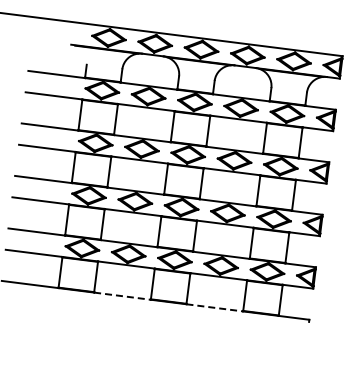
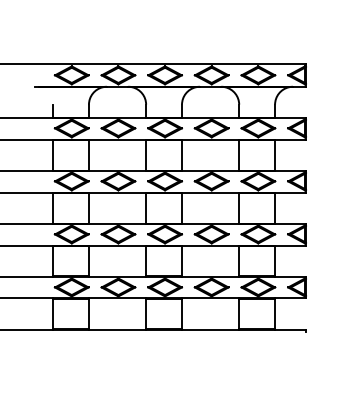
line: (122, 295) -> (117, 329), dashed -> solid
line: (214, 307) -> (210, 329), dashed -> solid

